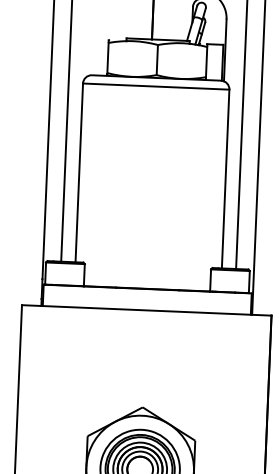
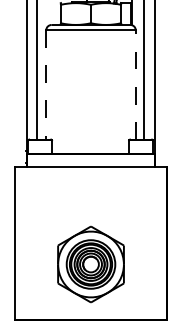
line: (79, 172) -> (46, 84), solid -> dashed
line: (225, 178) -> (135, 84), solid -> dashed

